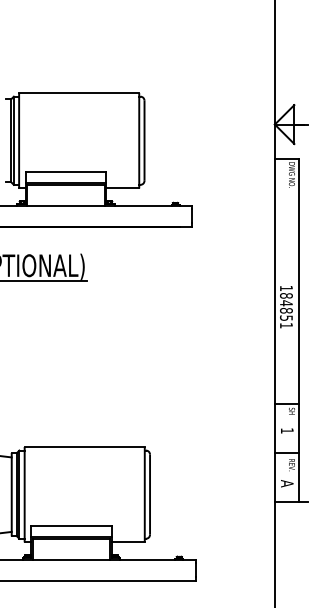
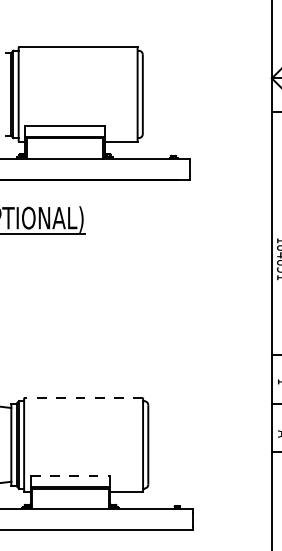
line: (84, 447) -> (83, 398), solid -> dashed
line: (72, 526) -> (71, 476), solid -> dashed

